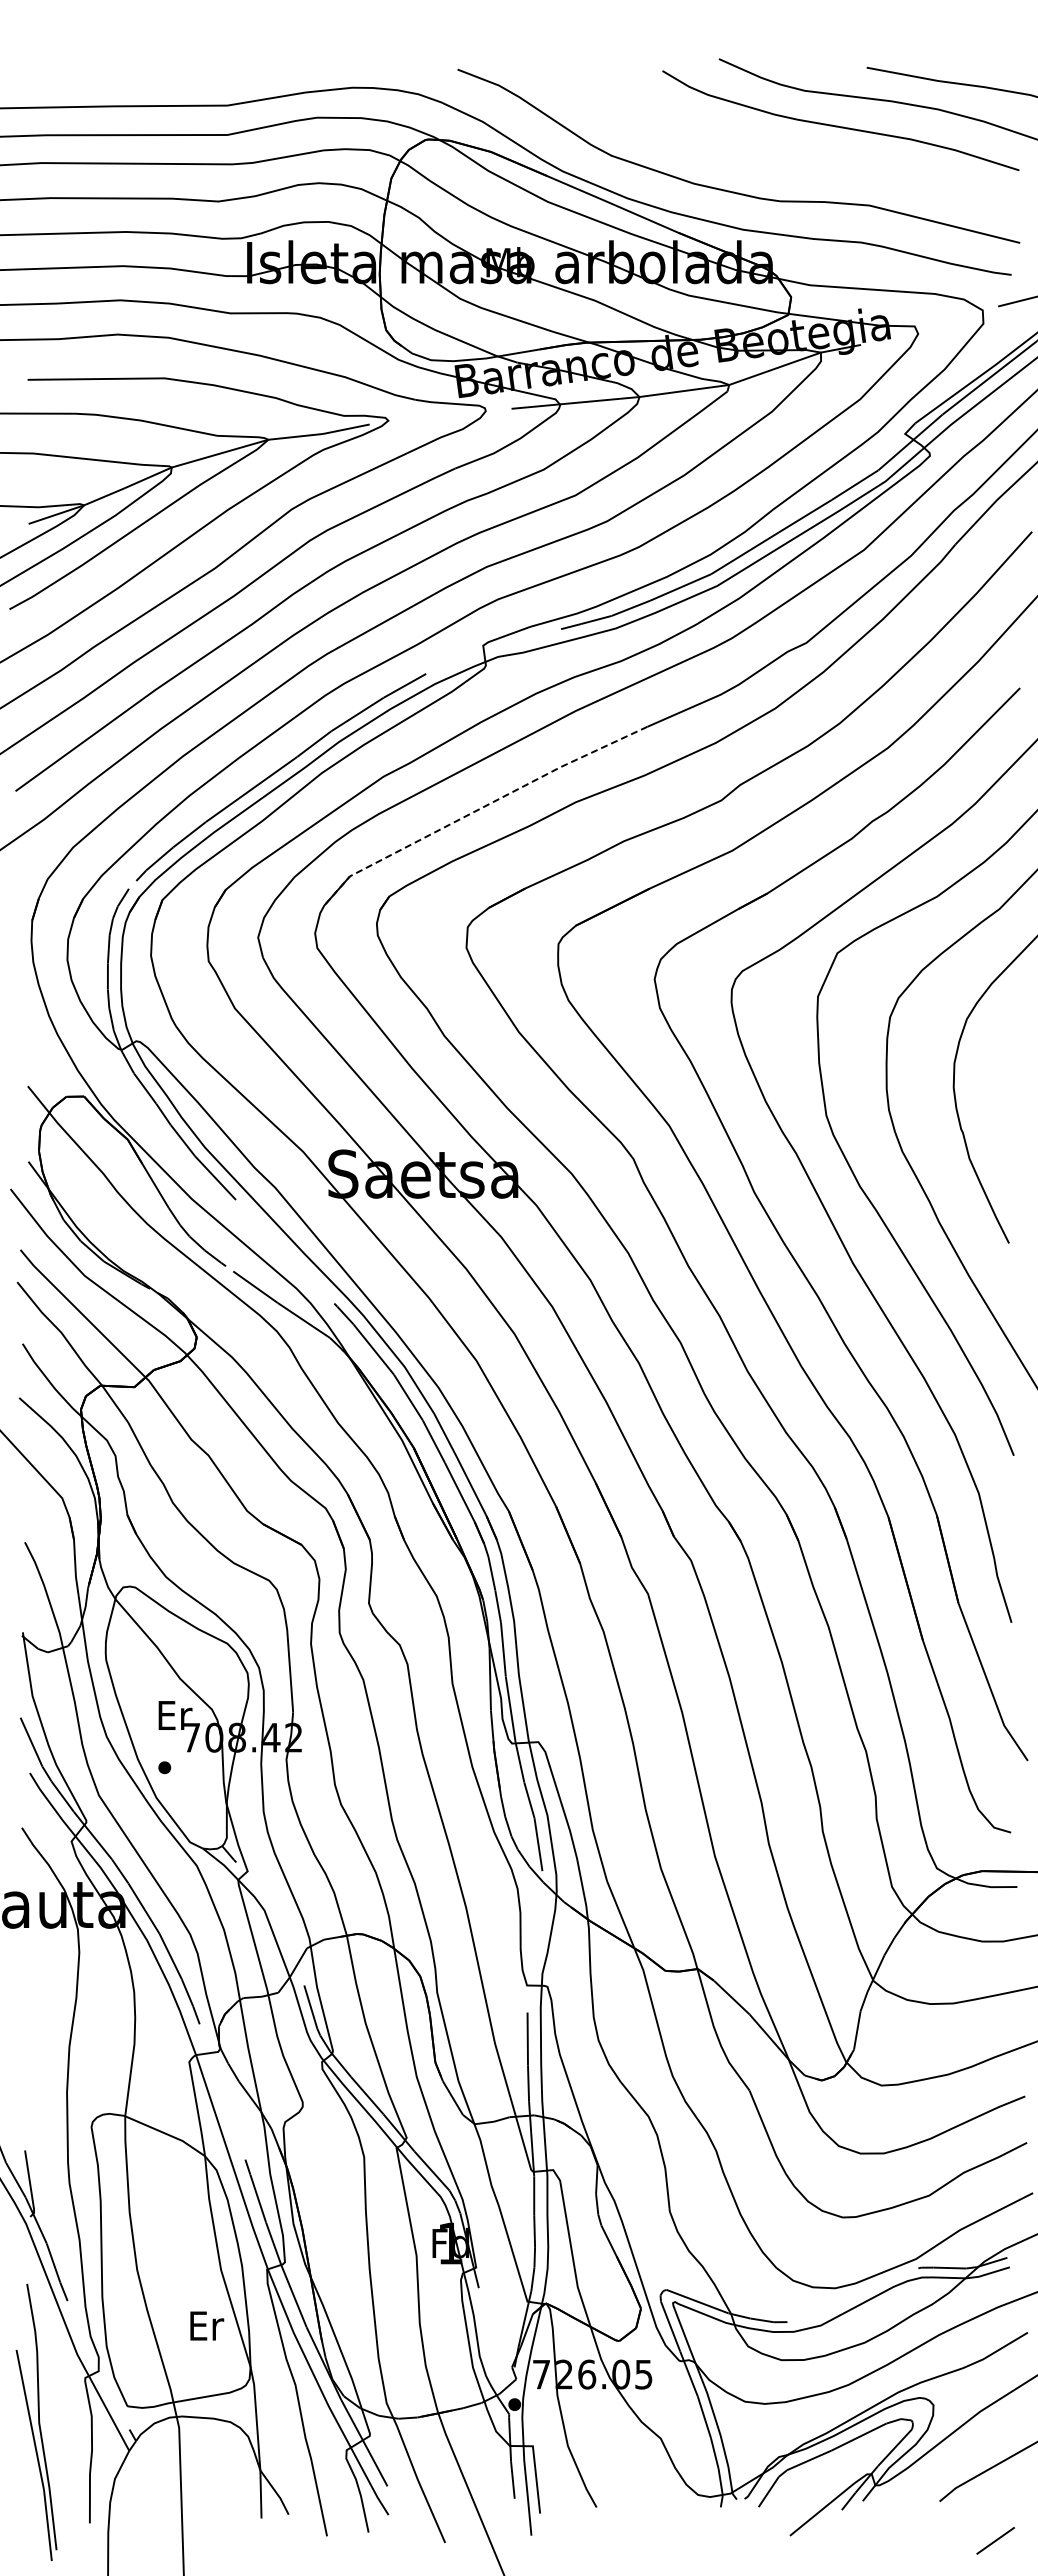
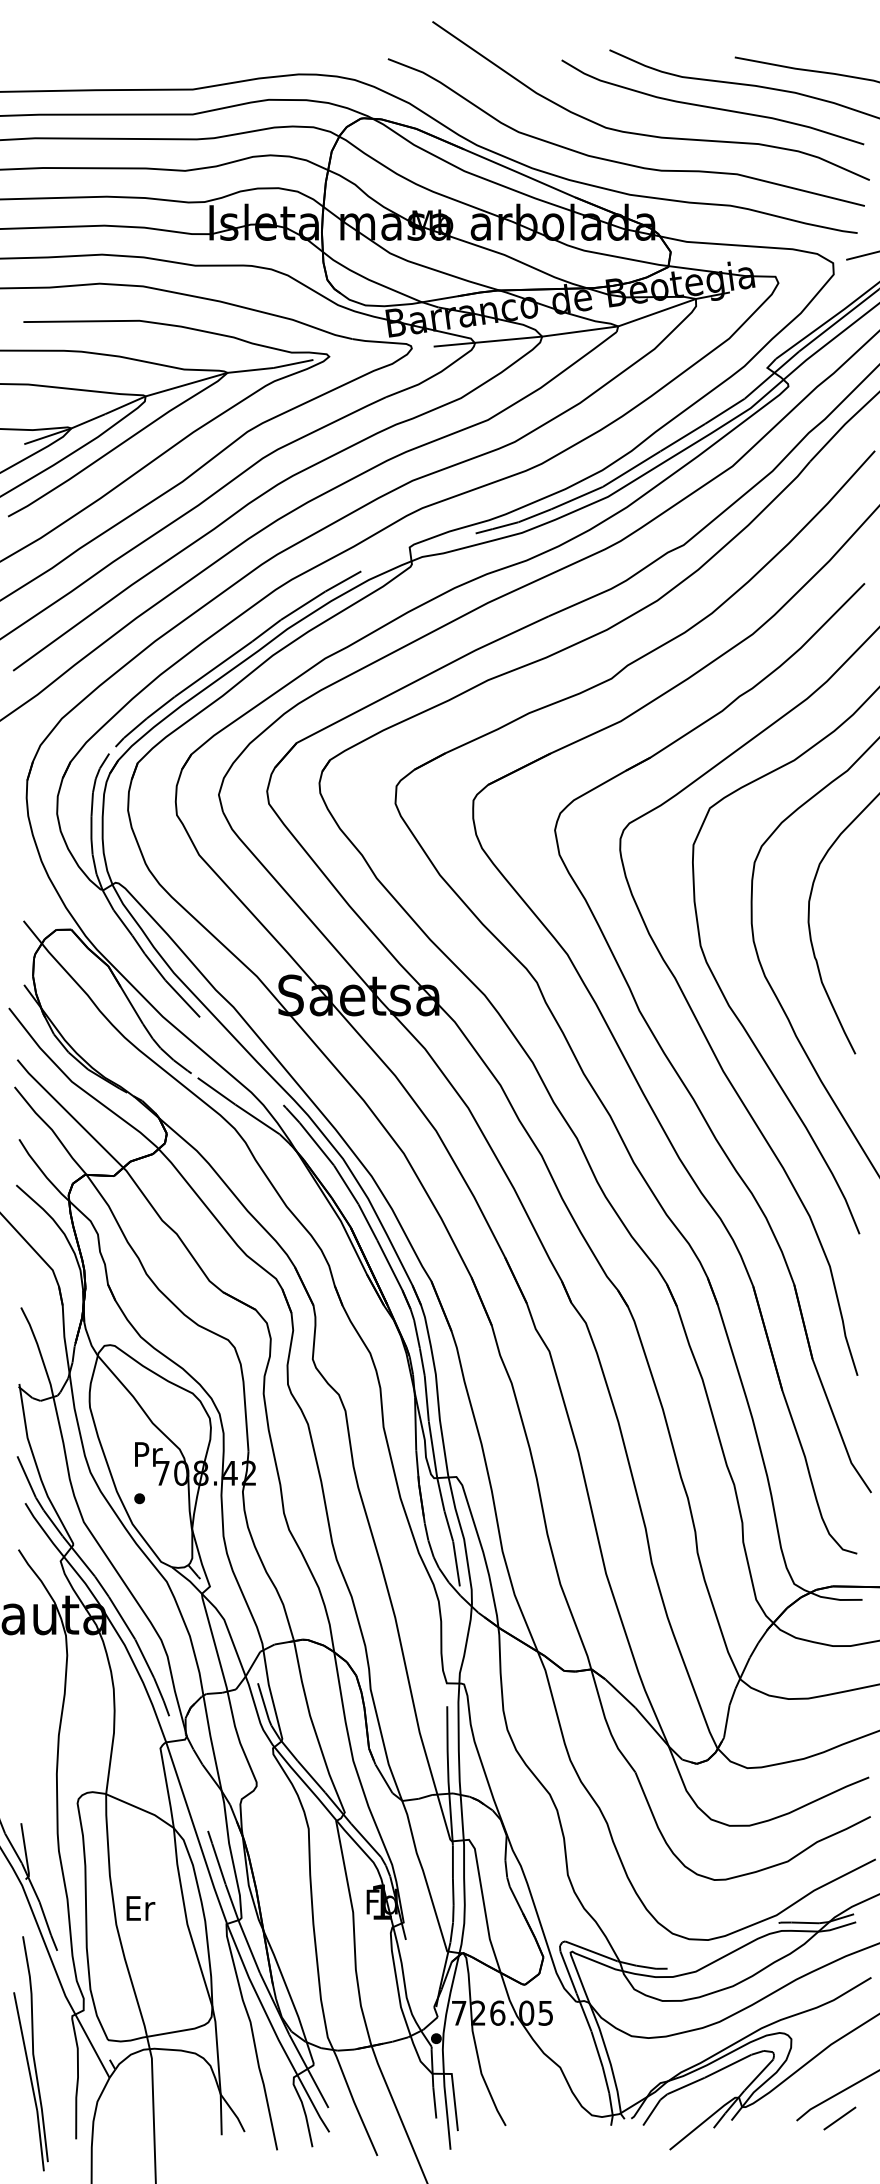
curve: (763, 158) -> (647, 134), added
line: (480, 808) -> (407, 685), dashed -> solid
text: (175, 1715) -> (148, 1454), Er -> Pr
text: (207, 2325) -> (141, 1908), moved
line: (995, 2540) -> (839, 2118), moved

